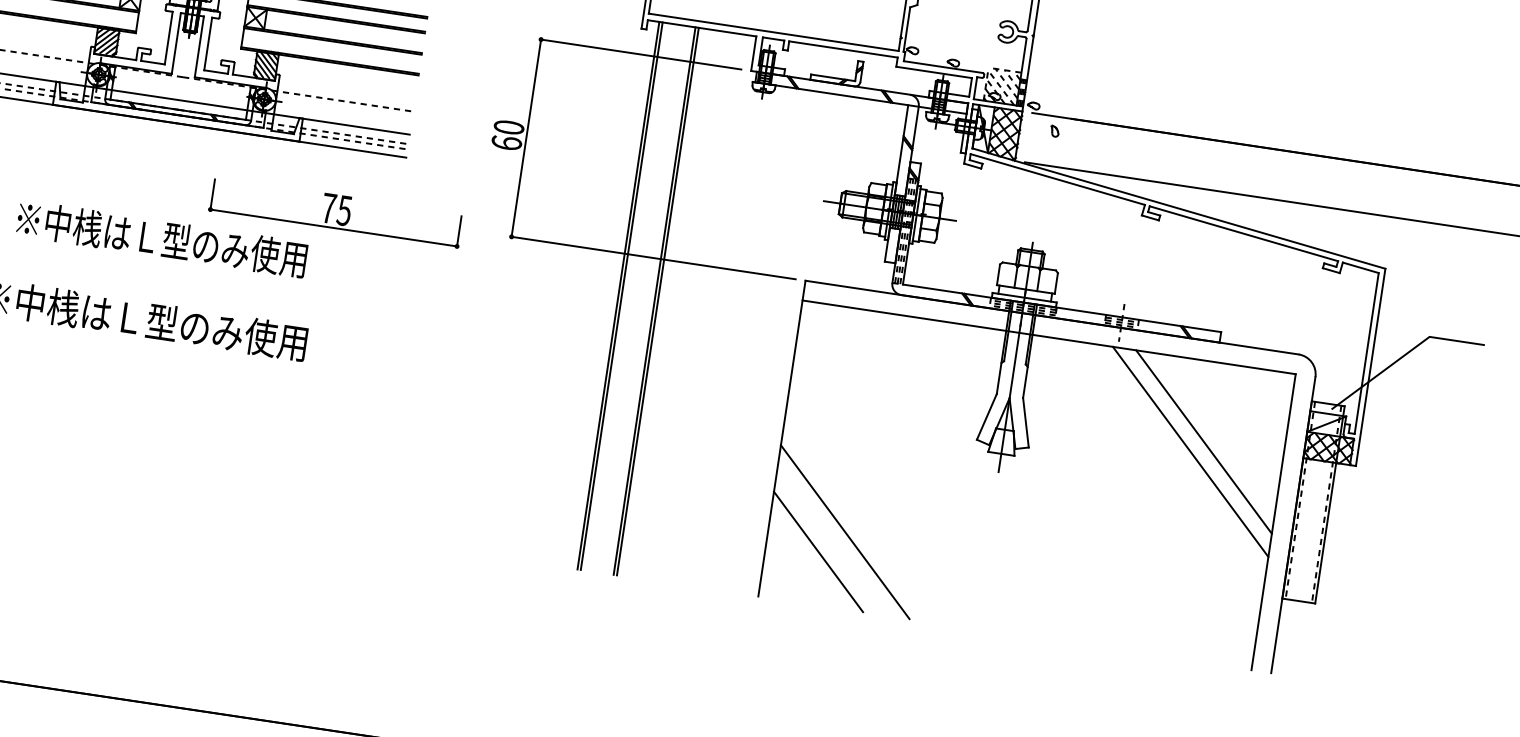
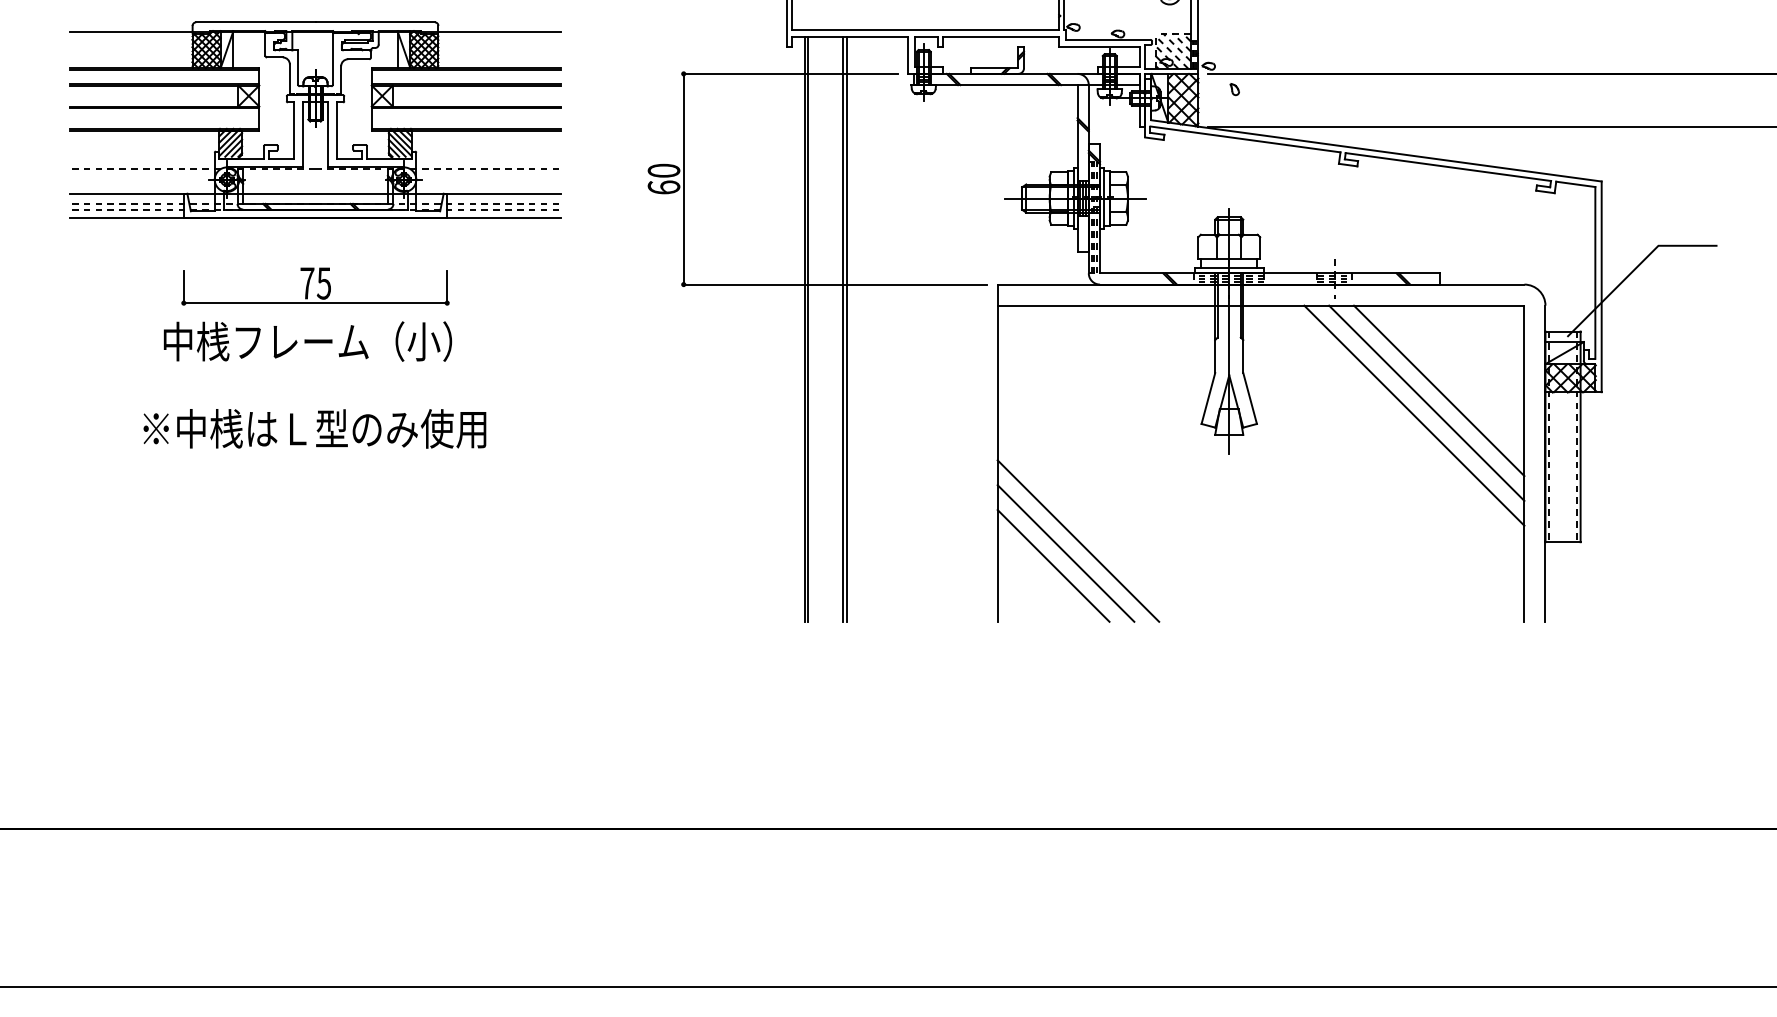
part: (336, 212) -> (315, 286), moved
text: (160, 238) -> (317, 341), ※中桟はＬ型のみ使用 -> 中桟フレーム（小）
line: (1177, 461) -> (1414, 415), added
line: (831, 541) -> (1065, 553), added

